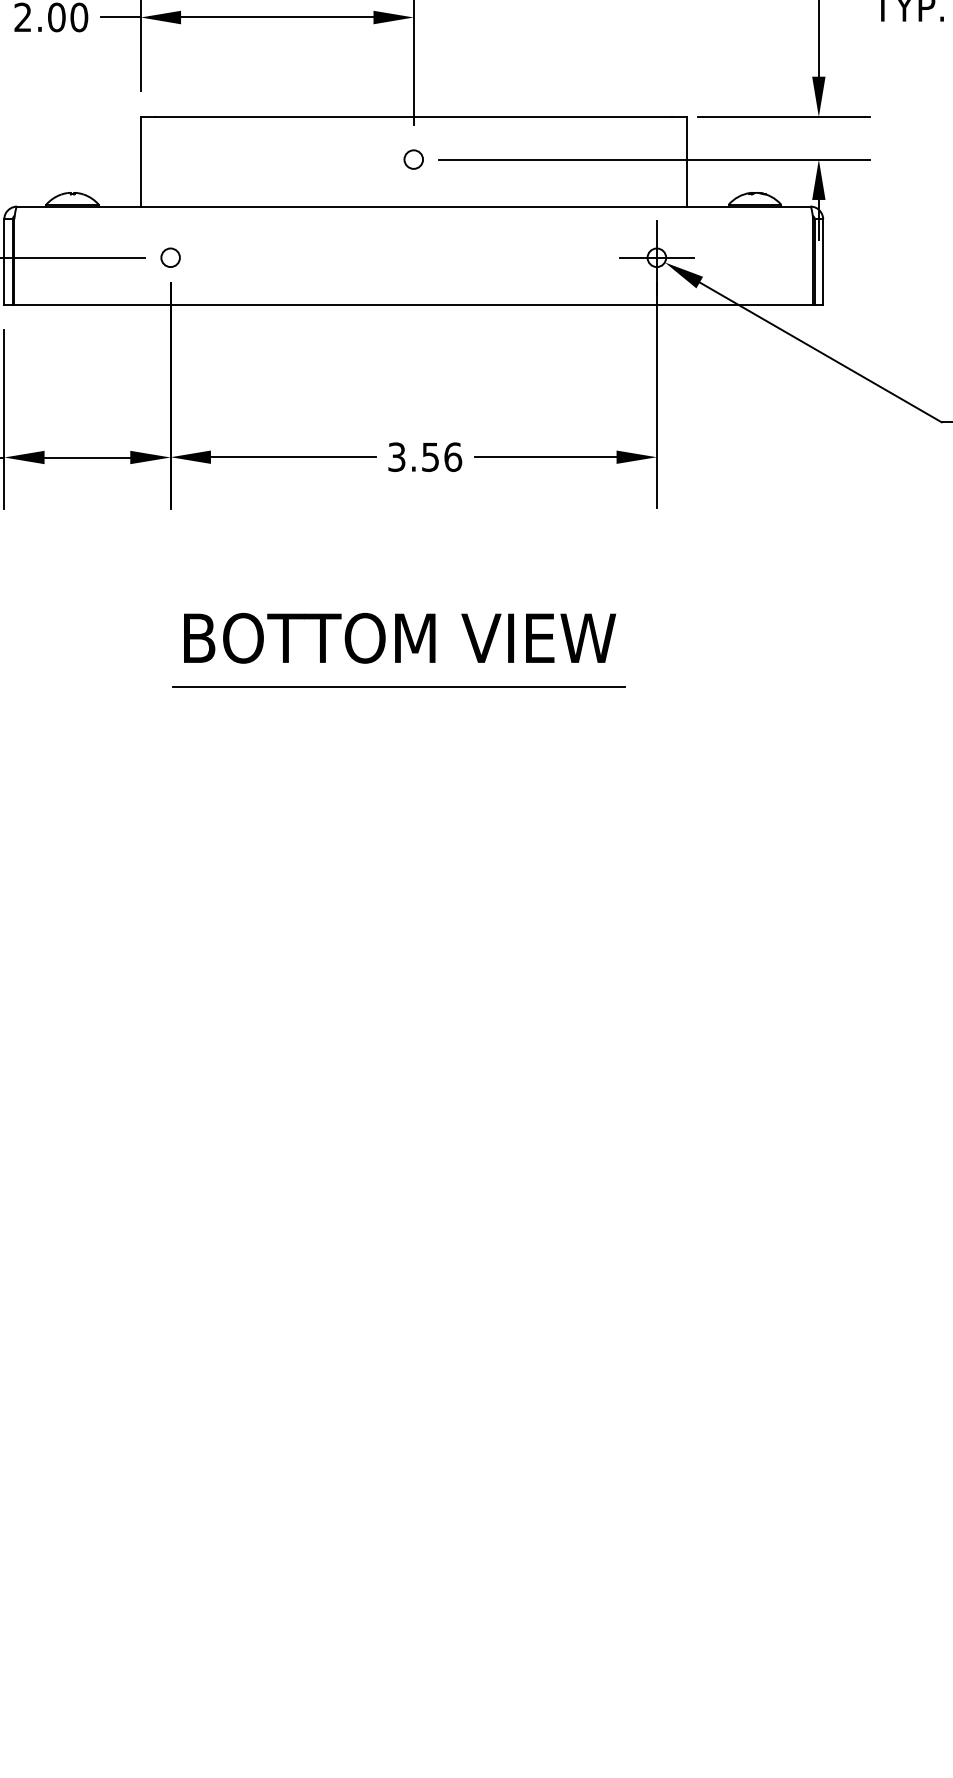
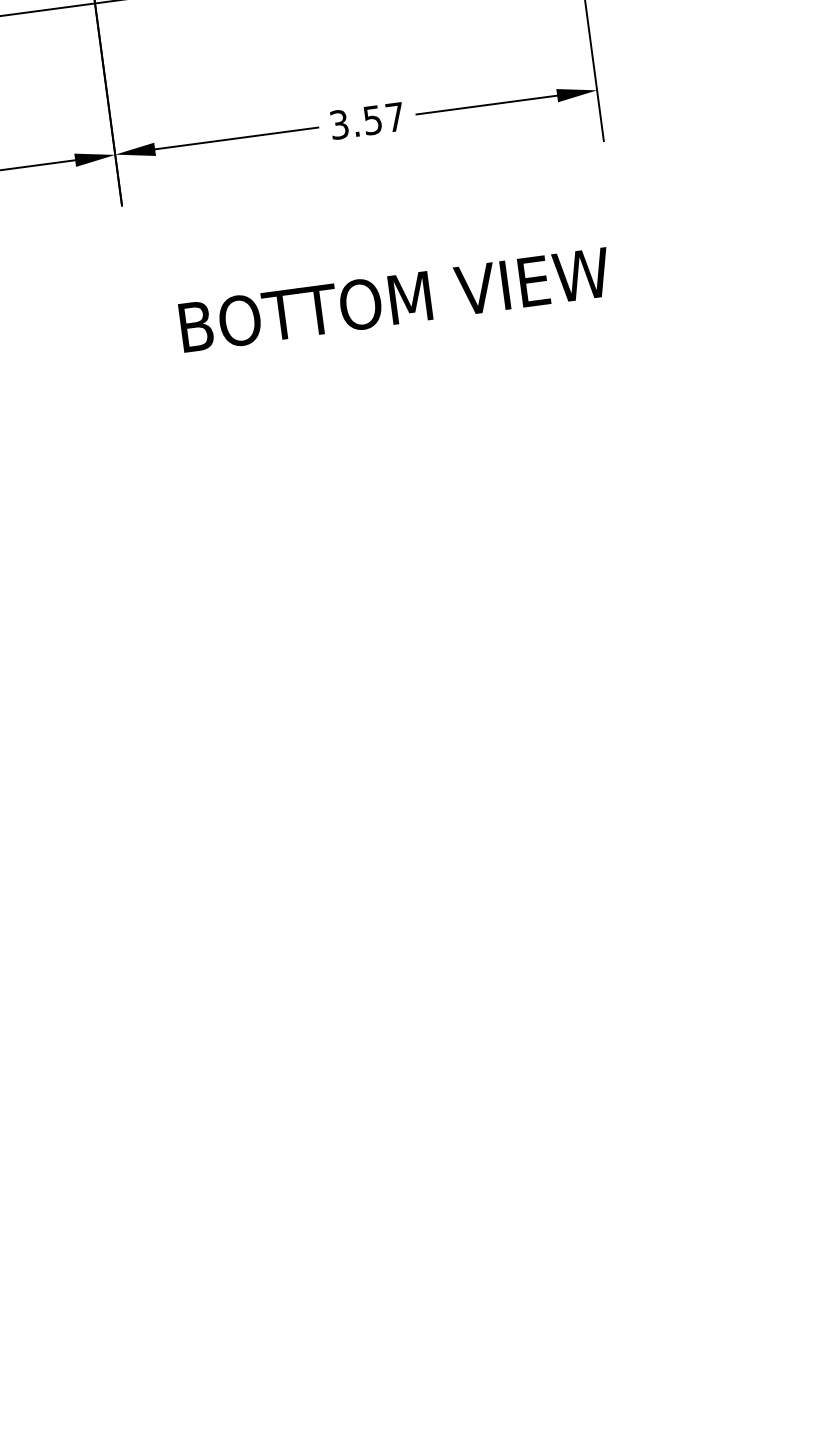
text: (453, 457) -> (395, 117), 3.56 -> 3.57
text: (400, 637) -> (395, 299), moved
line: (399, 686) -> (372, 351), removed

